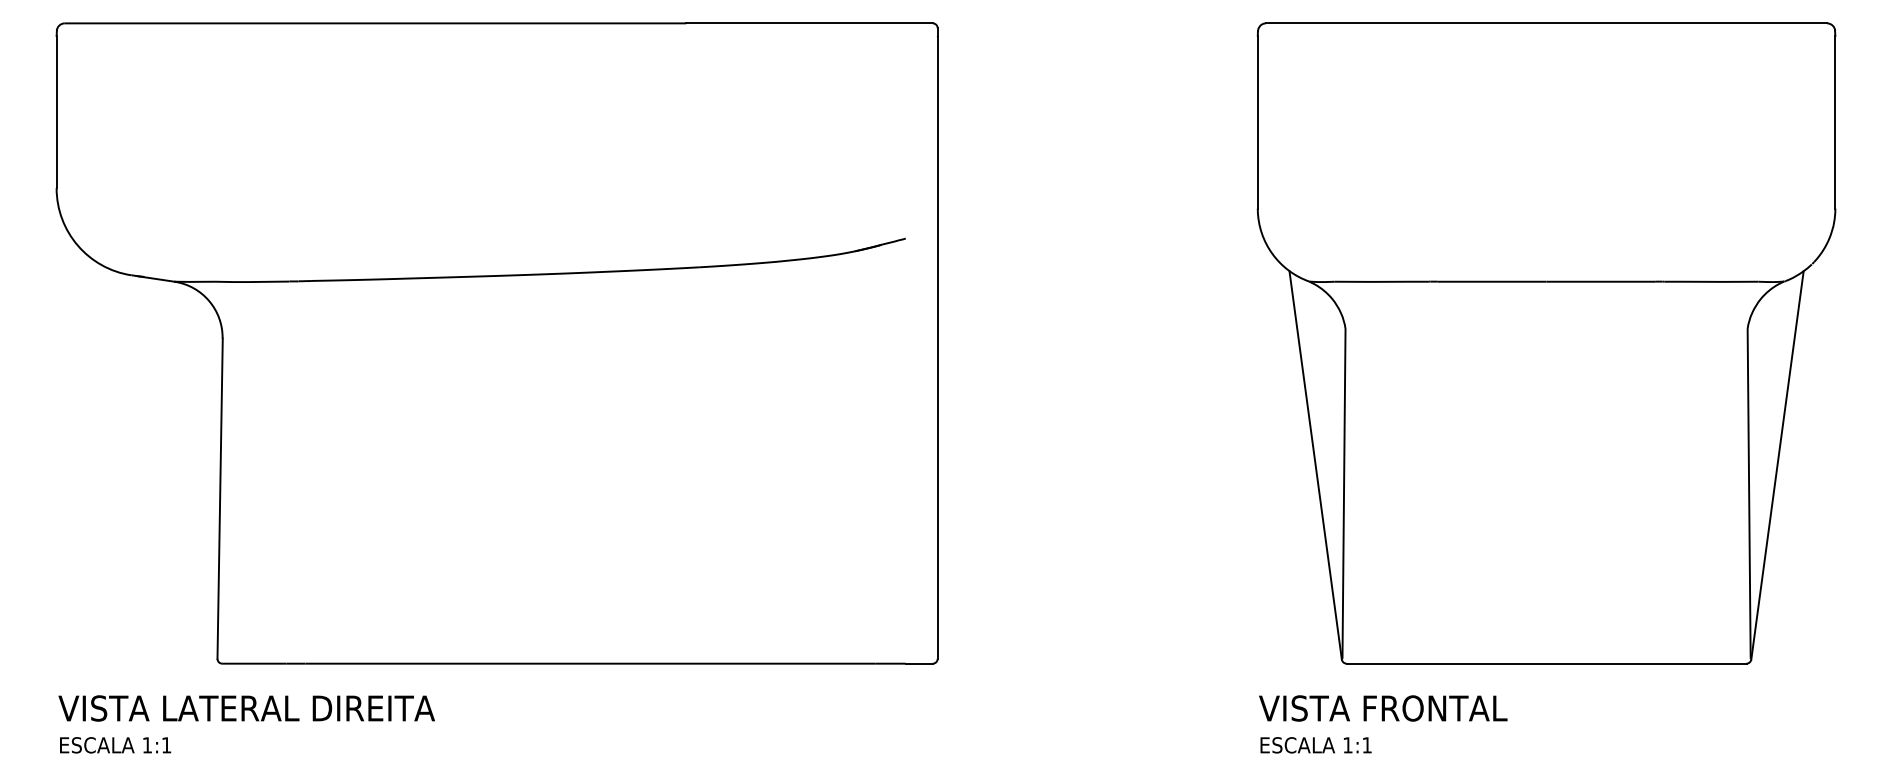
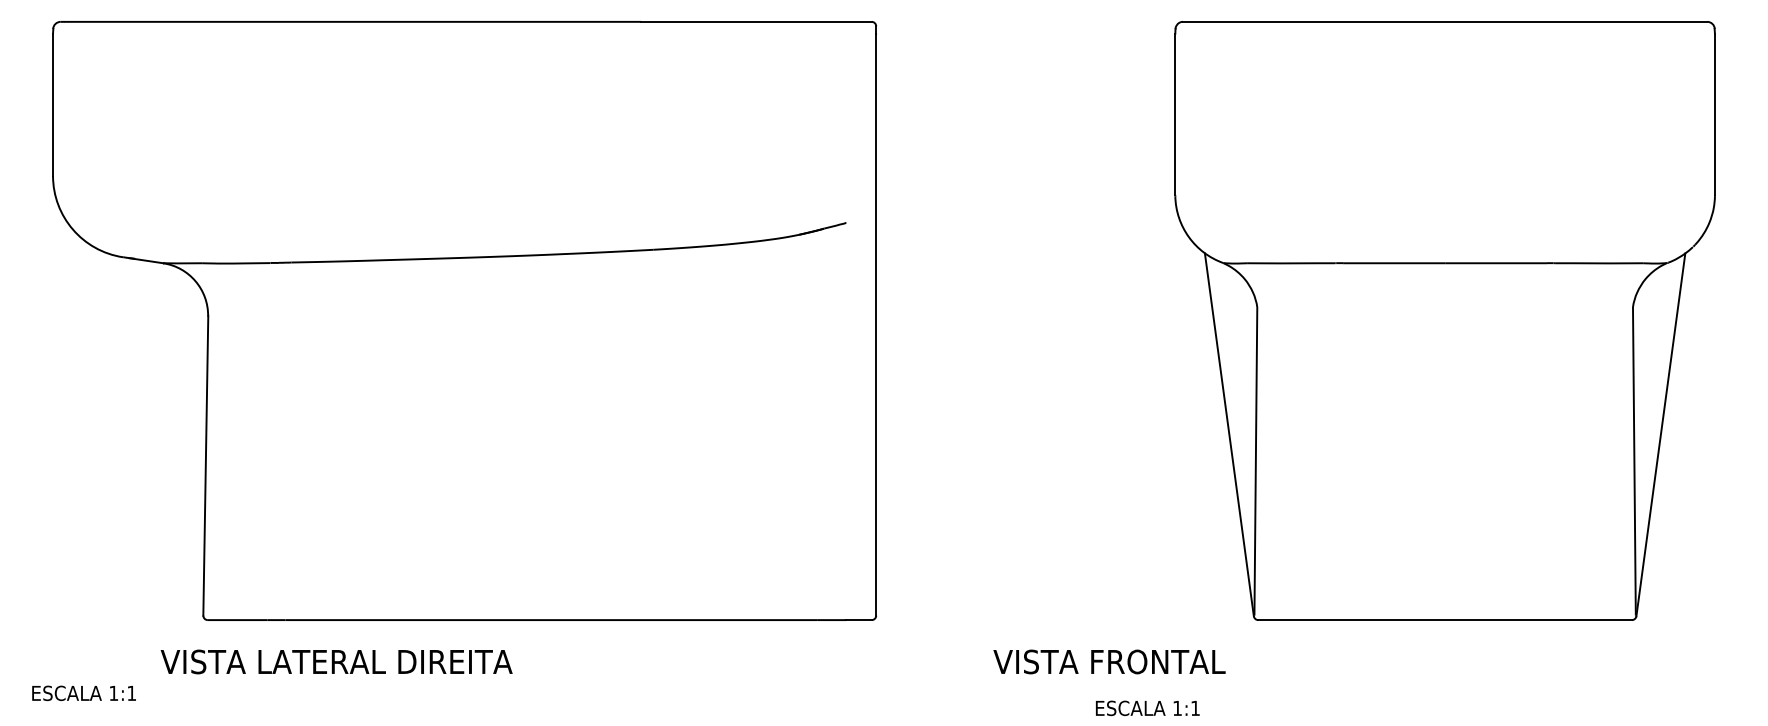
text: (246, 707) -> (336, 661), moved
text: (1383, 707) -> (1109, 661), moved
text: (114, 745) -> (83, 693), moved
text: (1315, 745) -> (1147, 708), moved

